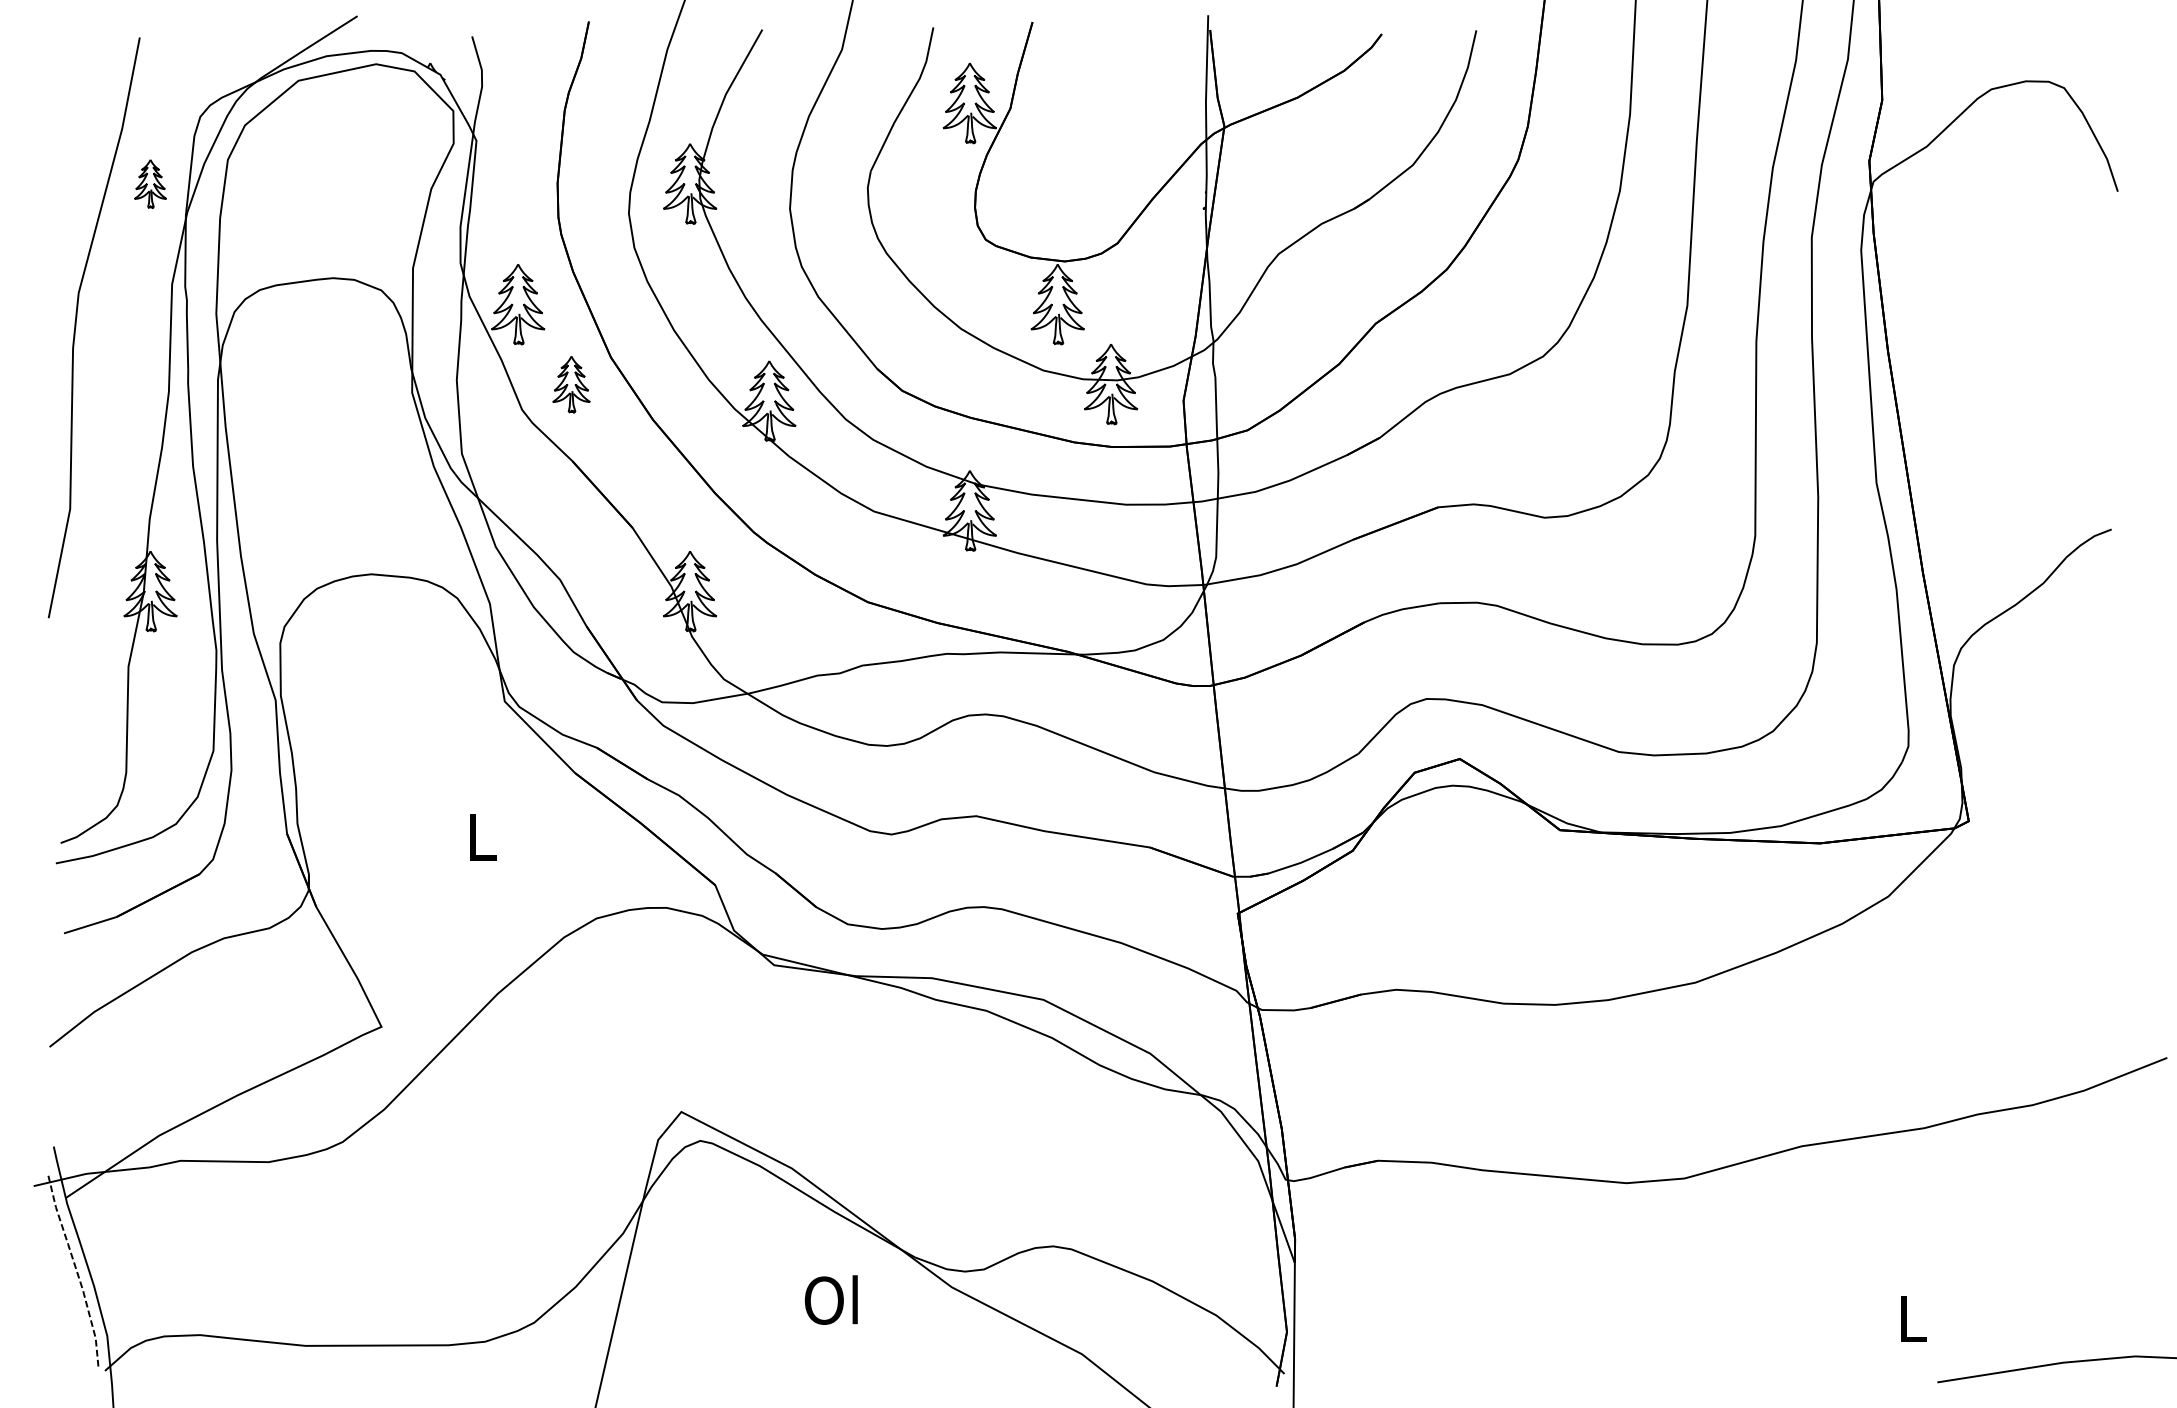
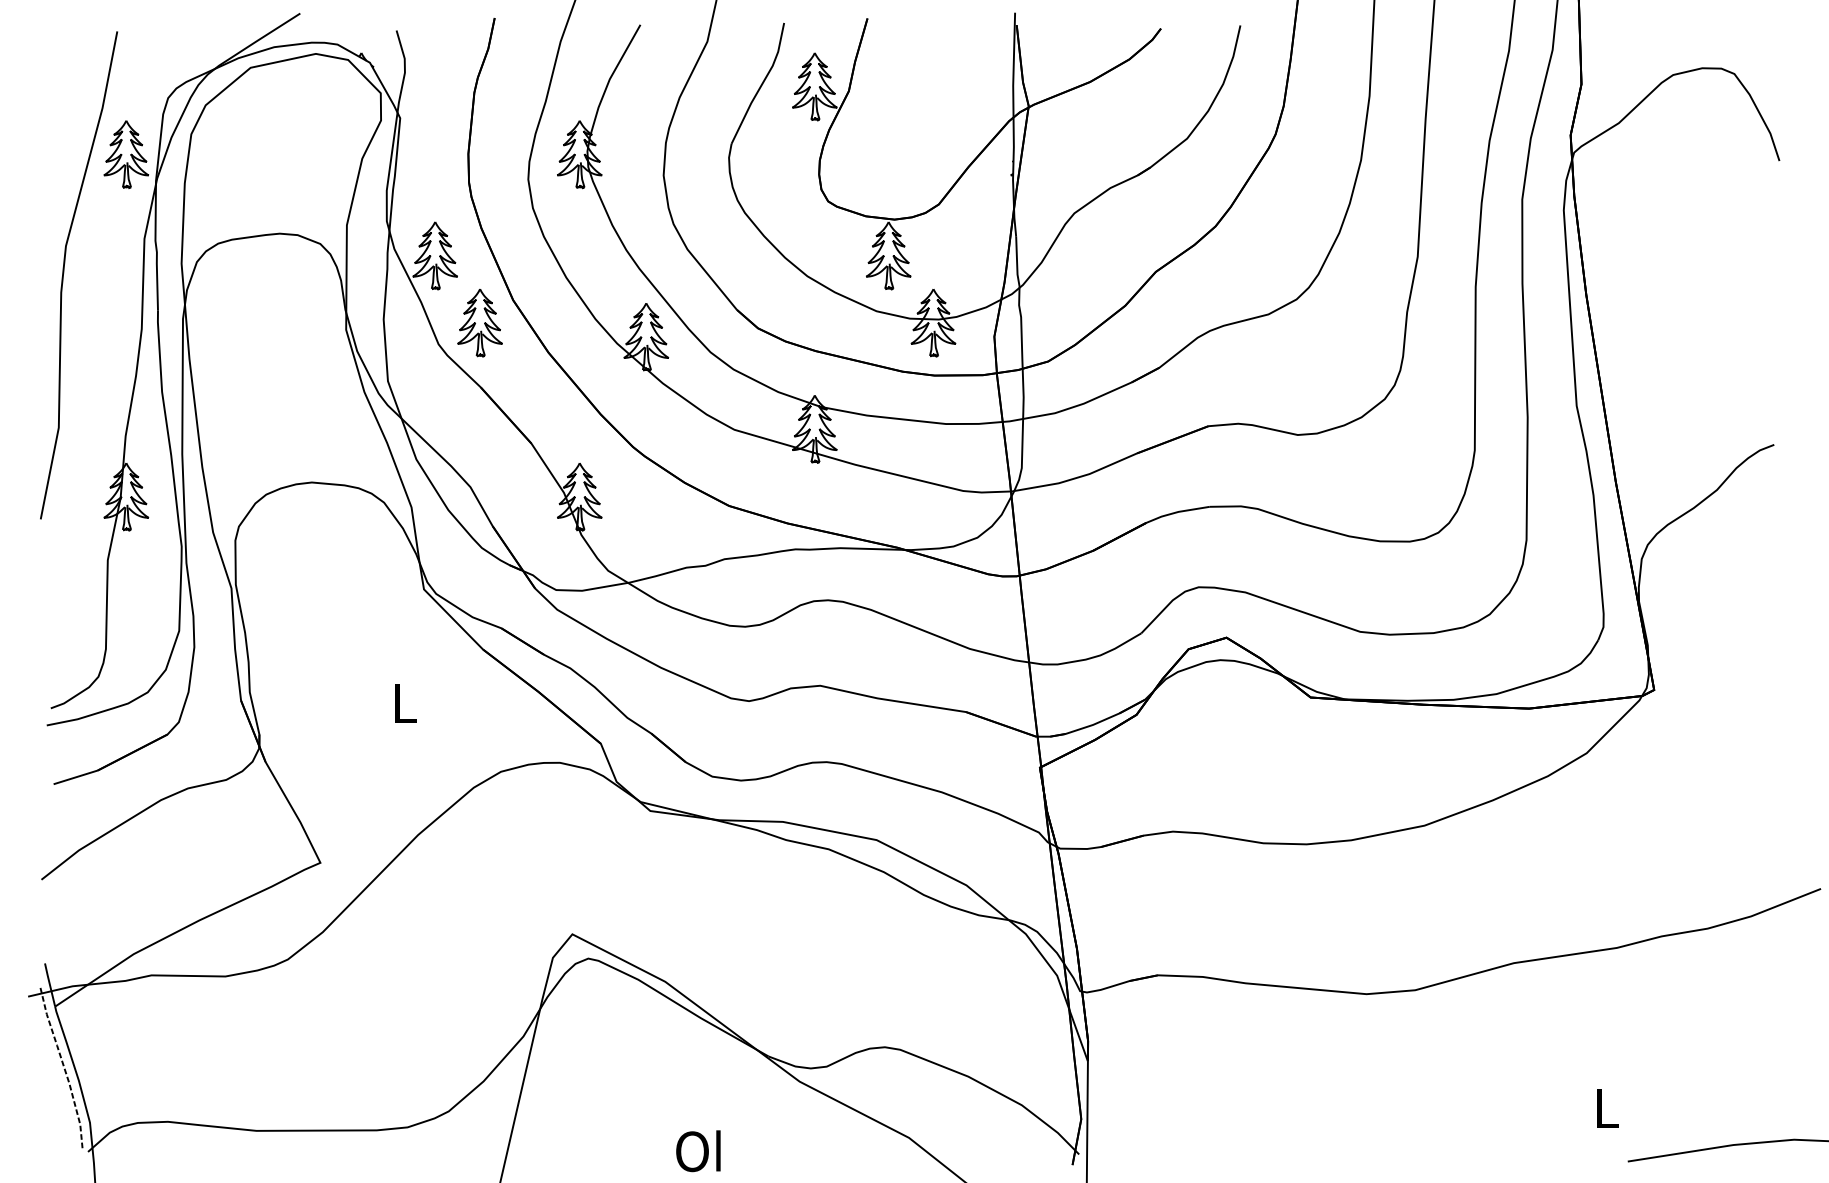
part: (150, 183) -> (126, 154), size x1.67
part: (571, 384) -> (480, 323), size x1.43
text: (830, 1299) -> (697, 1150), moved

